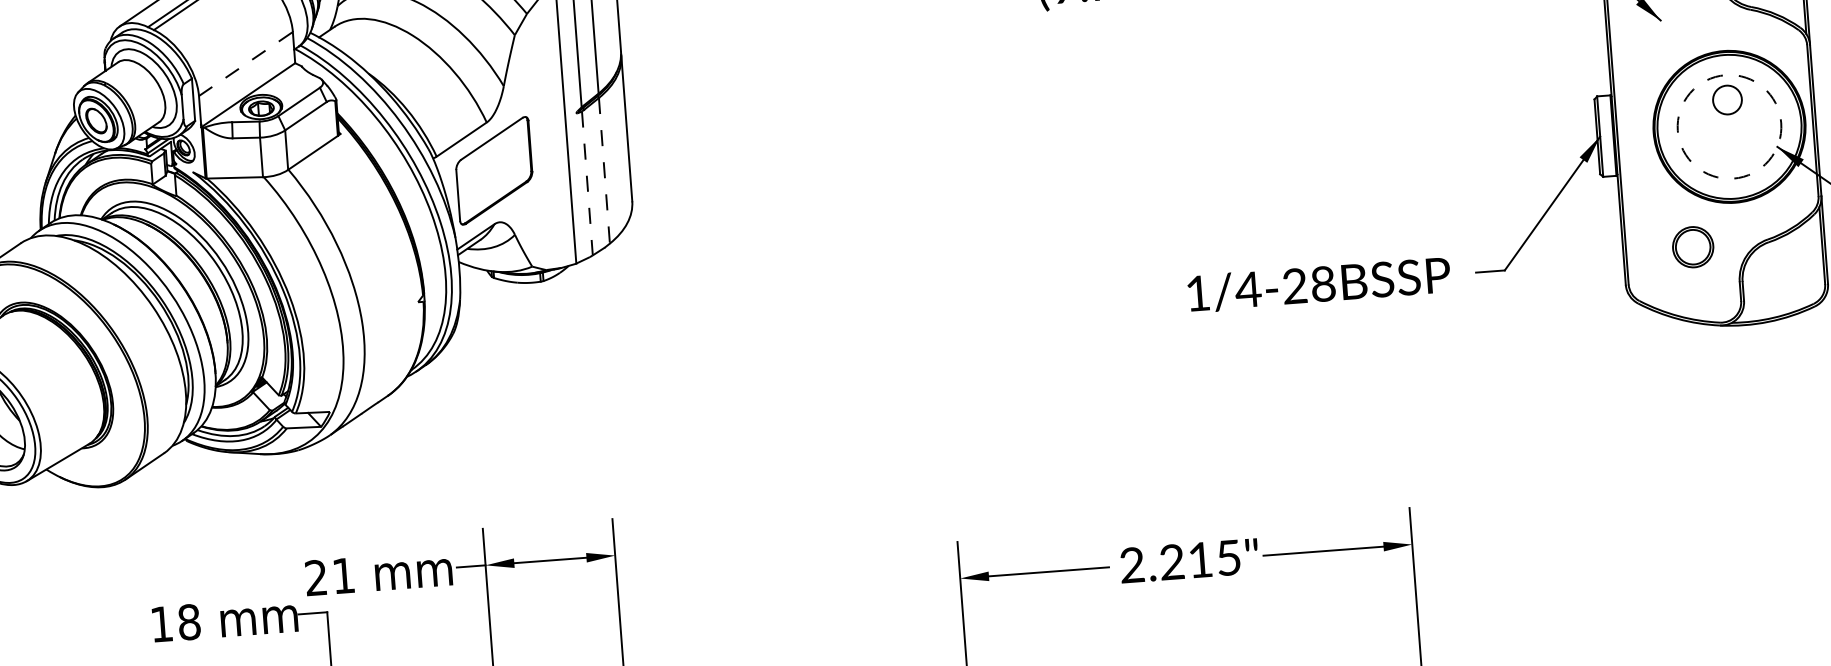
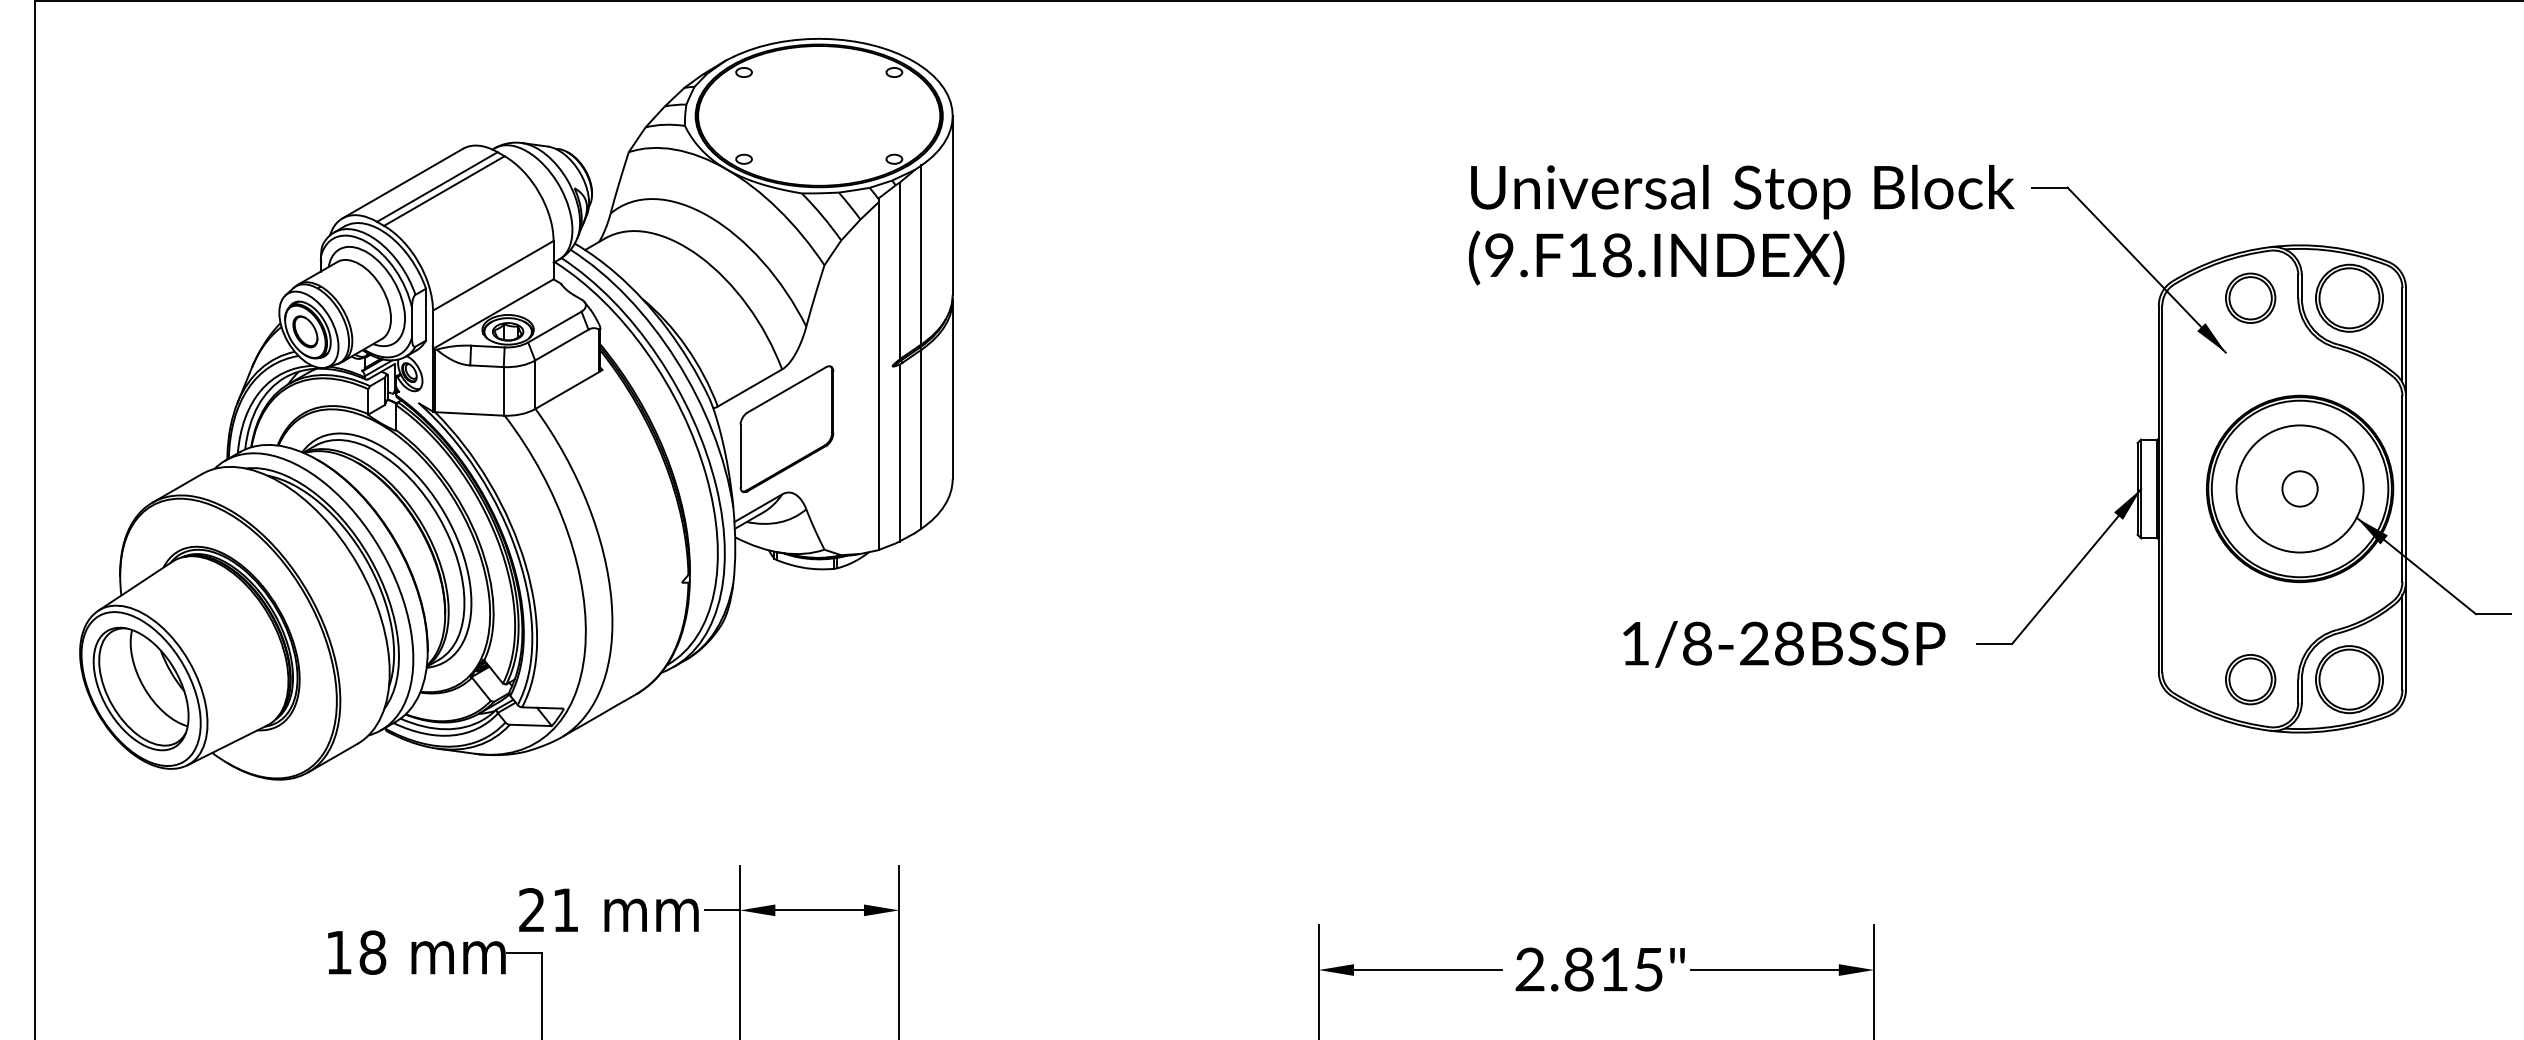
line: (246, 63) -> (493, 275), dashed -> solid
circle: (1727, 99) -> (2299, 488), moved
circle: (1729, 126) -> (2299, 488), dashed -> solid
line: (604, 171) -> (921, 439), dashed -> solid
line: (587, 183) -> (899, 453), dashed -> solid
part: (1693, 247) -> (2250, 679), moved
part: (1781, 278) -> (2349, 679), added
text: (1247, 289) -> (1696, 643), 1/4-28 -> 1/8-28
text: (1171, 562) -> (1578, 969), 2.215" -> 2.815"

